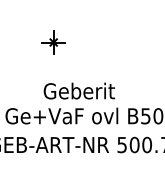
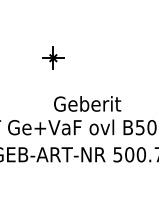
text: (79, 90) -> (87, 103), moved

